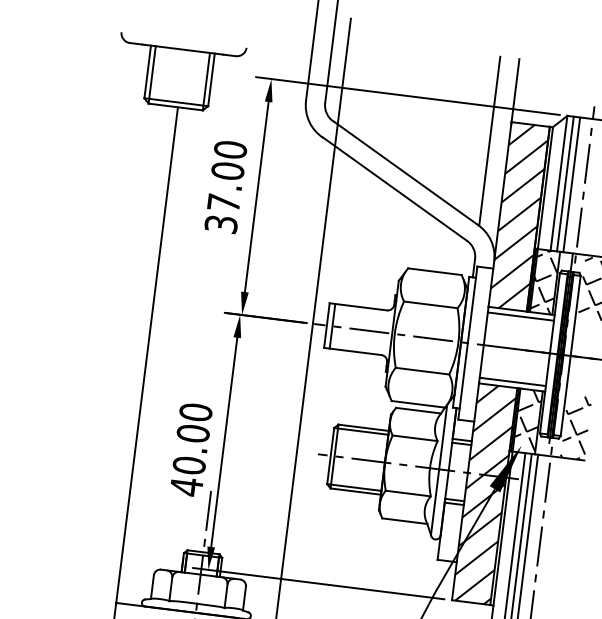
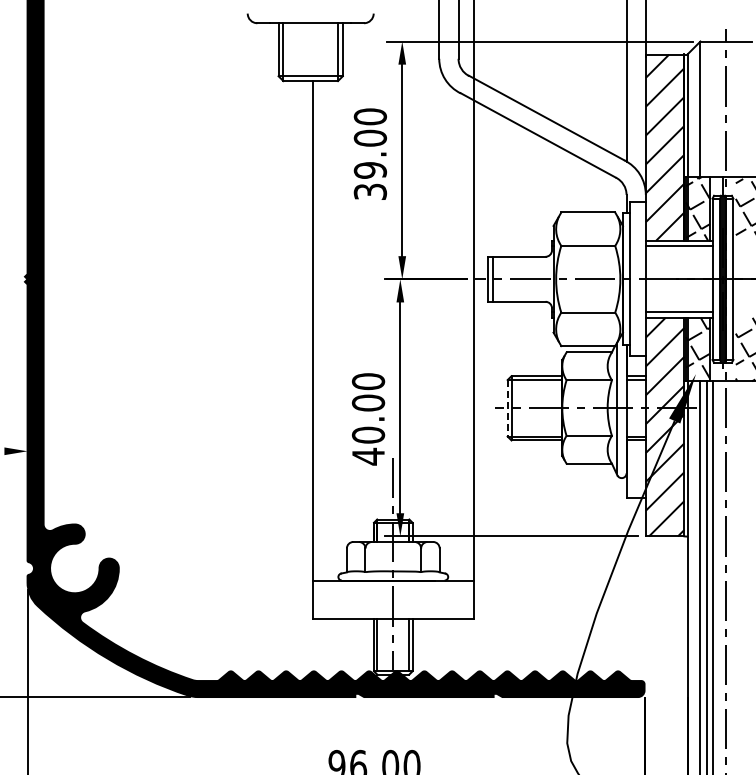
line: (564, 184) -> (706, 109), removed
line: (571, 184) -> (713, 109), removed
text: (224, 203) -> (370, 170), 37.00 -> 39.00
line: (330, 456) -> (507, 408), solid -> dashed

